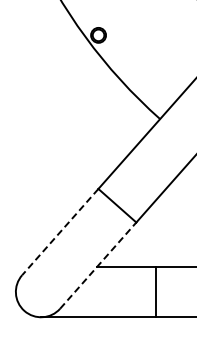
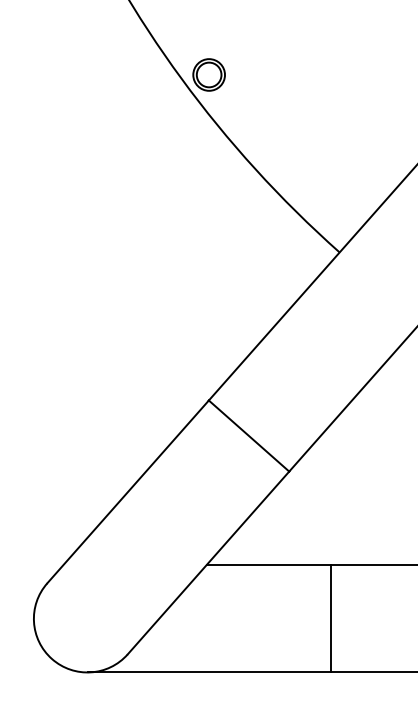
line: (60, 232) -> (128, 492), dashed -> solid
line: (98, 265) -> (209, 562), dashed -> solid

